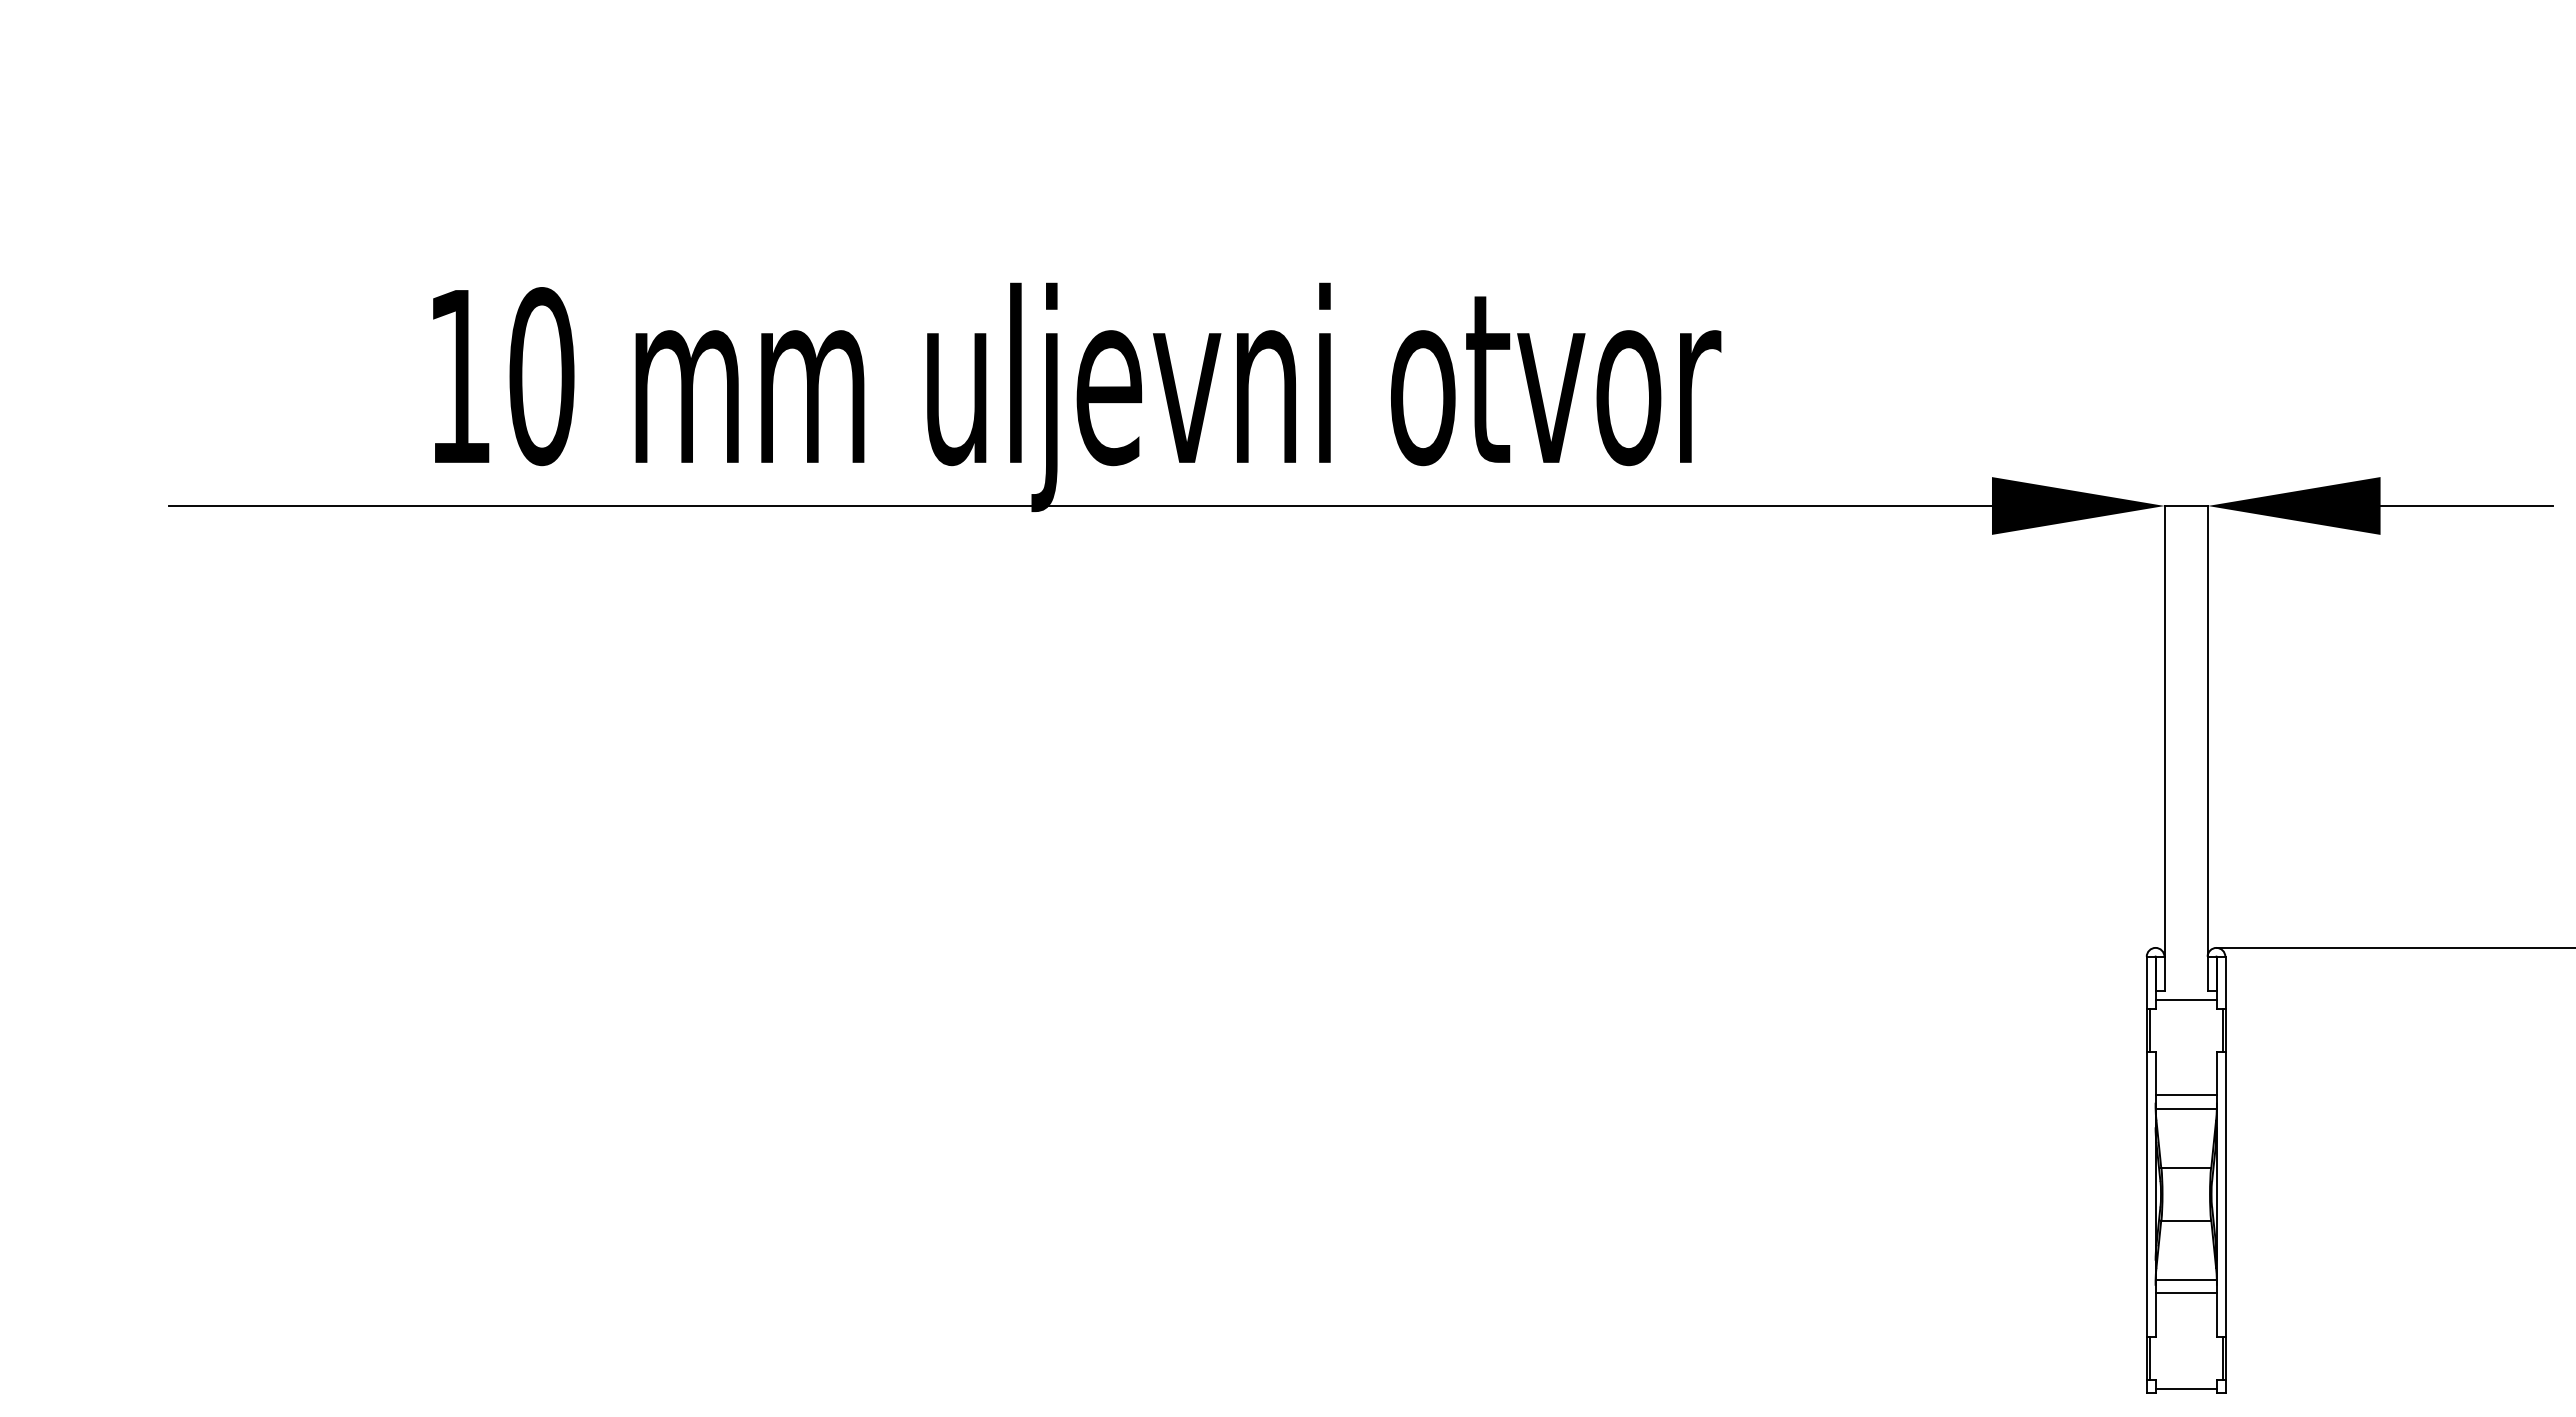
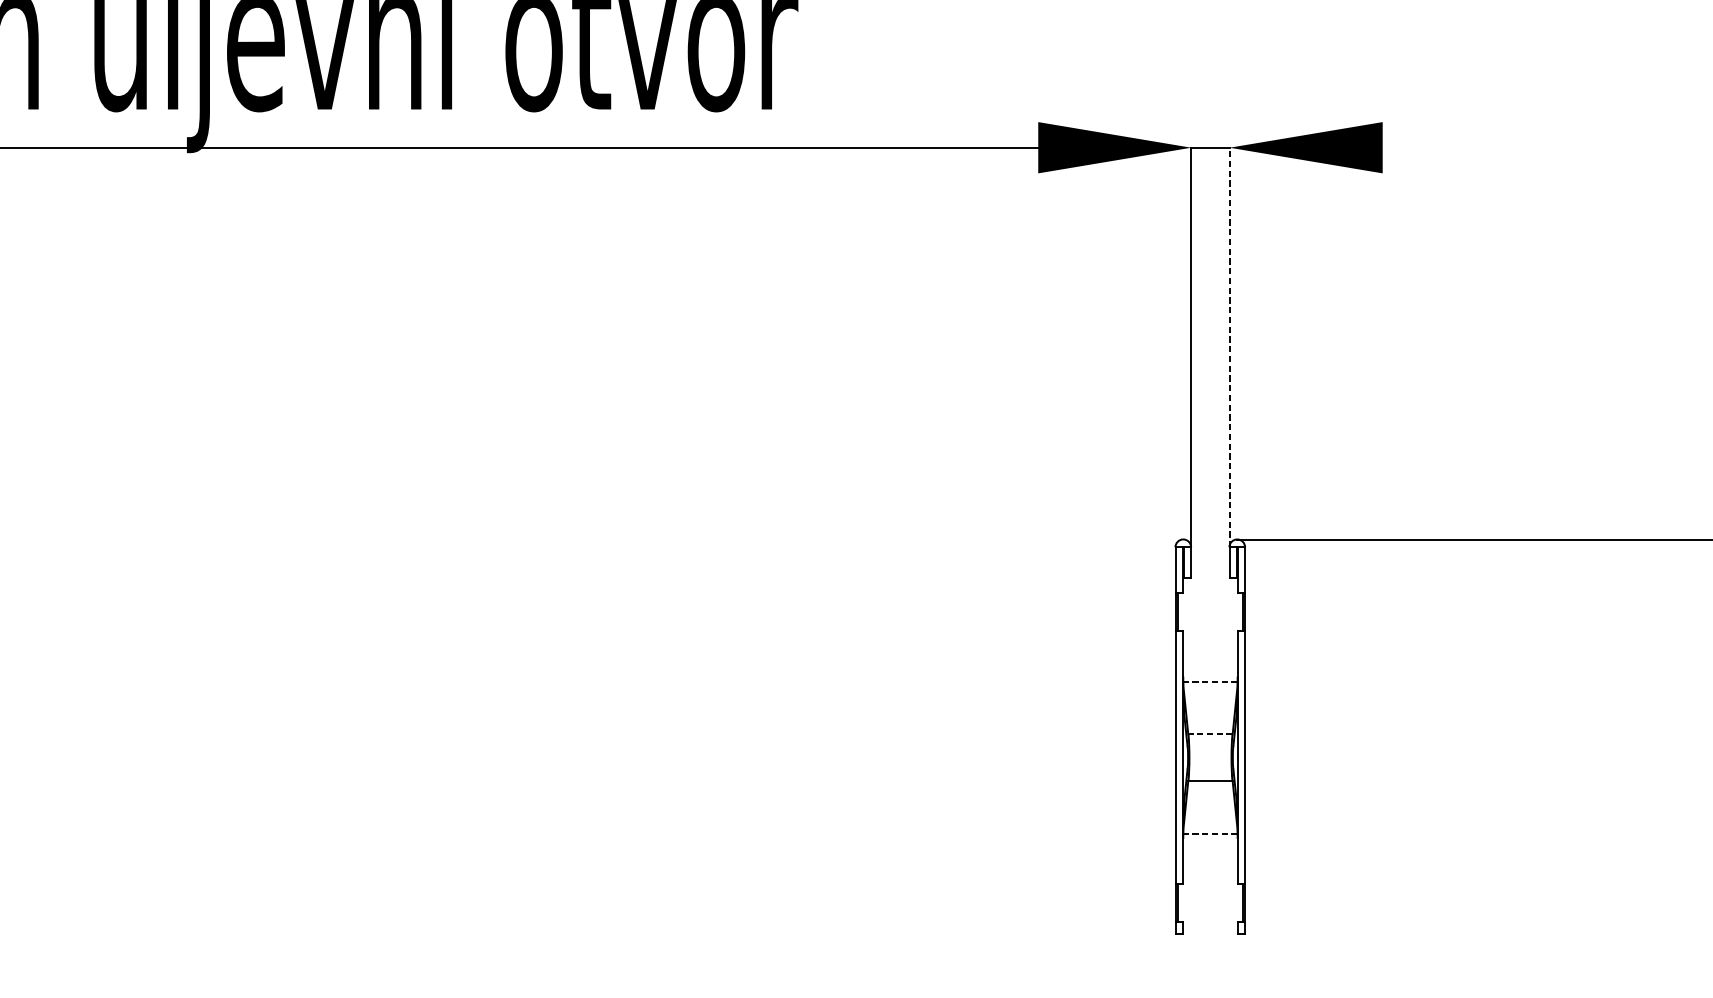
line: (2466, 506) -> (1458, 148), removed
line: (2207, 730) -> (1229, 346), solid -> dashed
line: (2185, 999) -> (1209, 585), removed
line: (2185, 1095) -> (1209, 670), removed
line: (2186, 1108) -> (1210, 681), solid -> dashed
line: (2185, 1167) -> (1209, 734), solid -> dashed
line: (2186, 1279) -> (1210, 833), solid -> dashed
line: (2185, 1293) -> (1209, 845), removed
line: (2185, 1388) -> (1209, 929), removed

